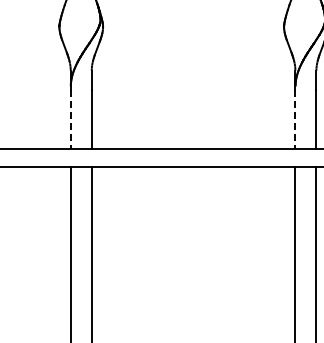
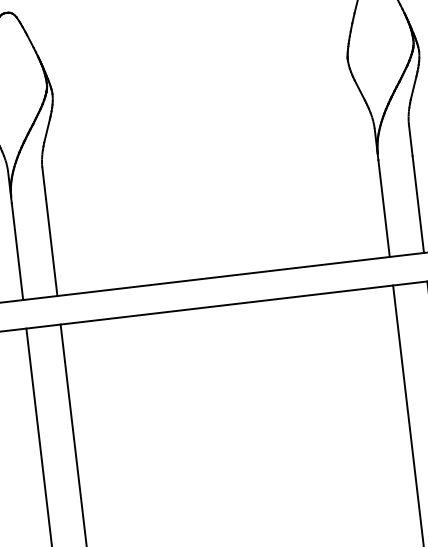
line: (70, 119) -> (17, 251), dashed -> solid
line: (295, 119) -> (384, 208), dashed -> solid

